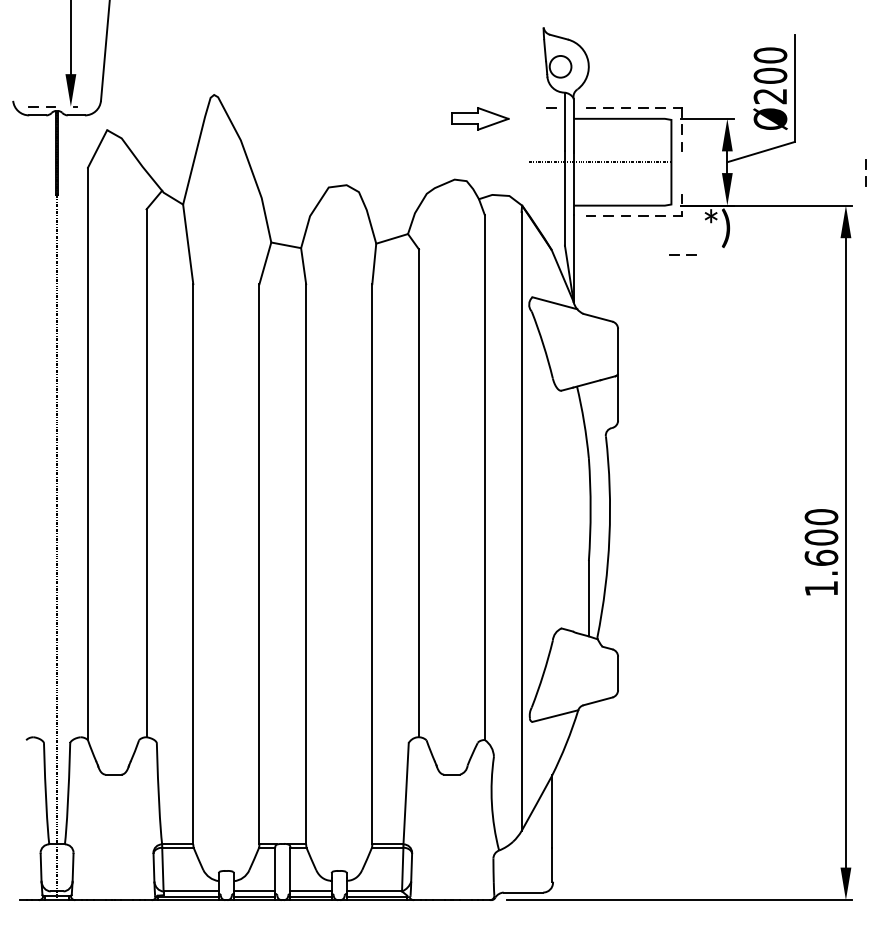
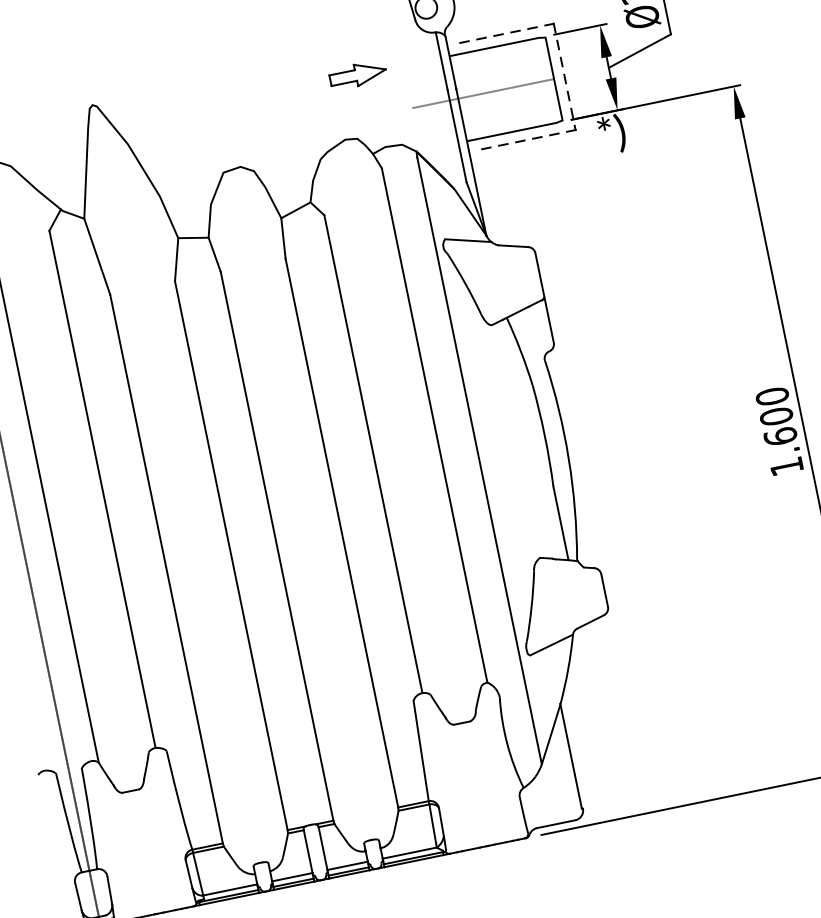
line: (551, 107) -> (425, 49), removed
line: (865, 169) -> (565, 84), moved
line: (679, 254) -> (580, 167), removed

